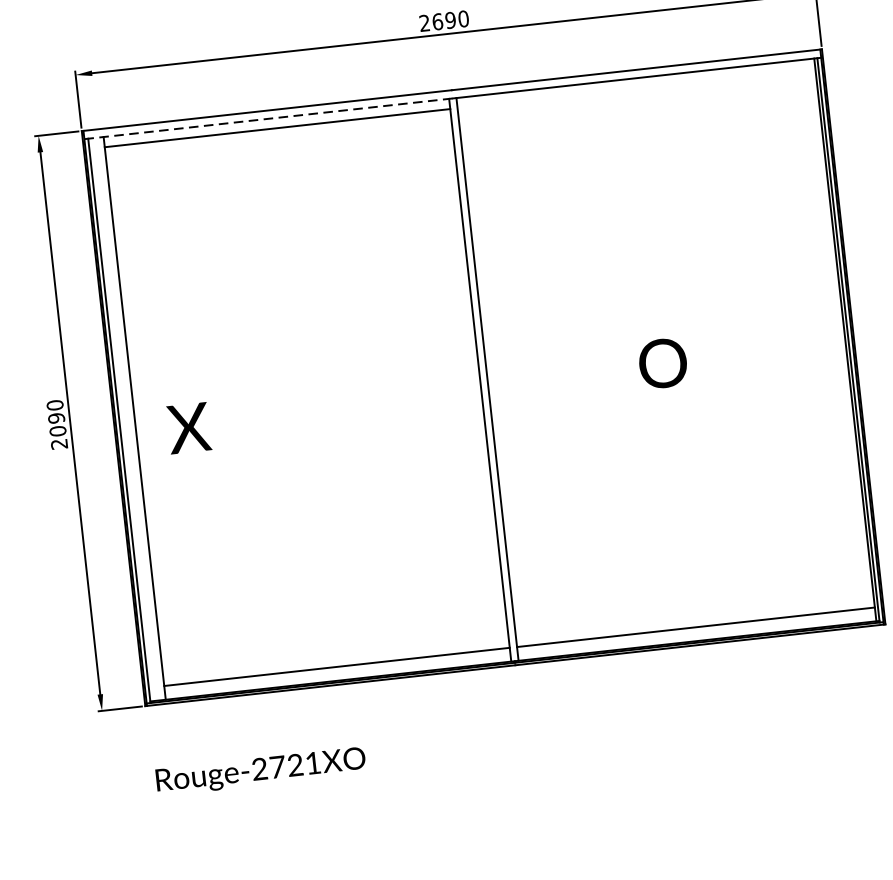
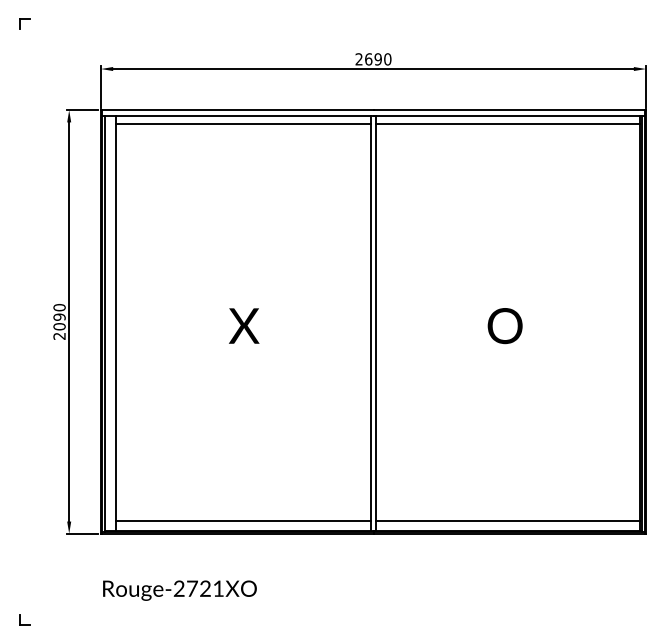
line: (635, 88) -> (507, 123), added
line: (268, 119) -> (237, 116), dashed -> solid
text: (189, 427) -> (244, 325), moved
part: (54, 834) -> (24, 619), added

